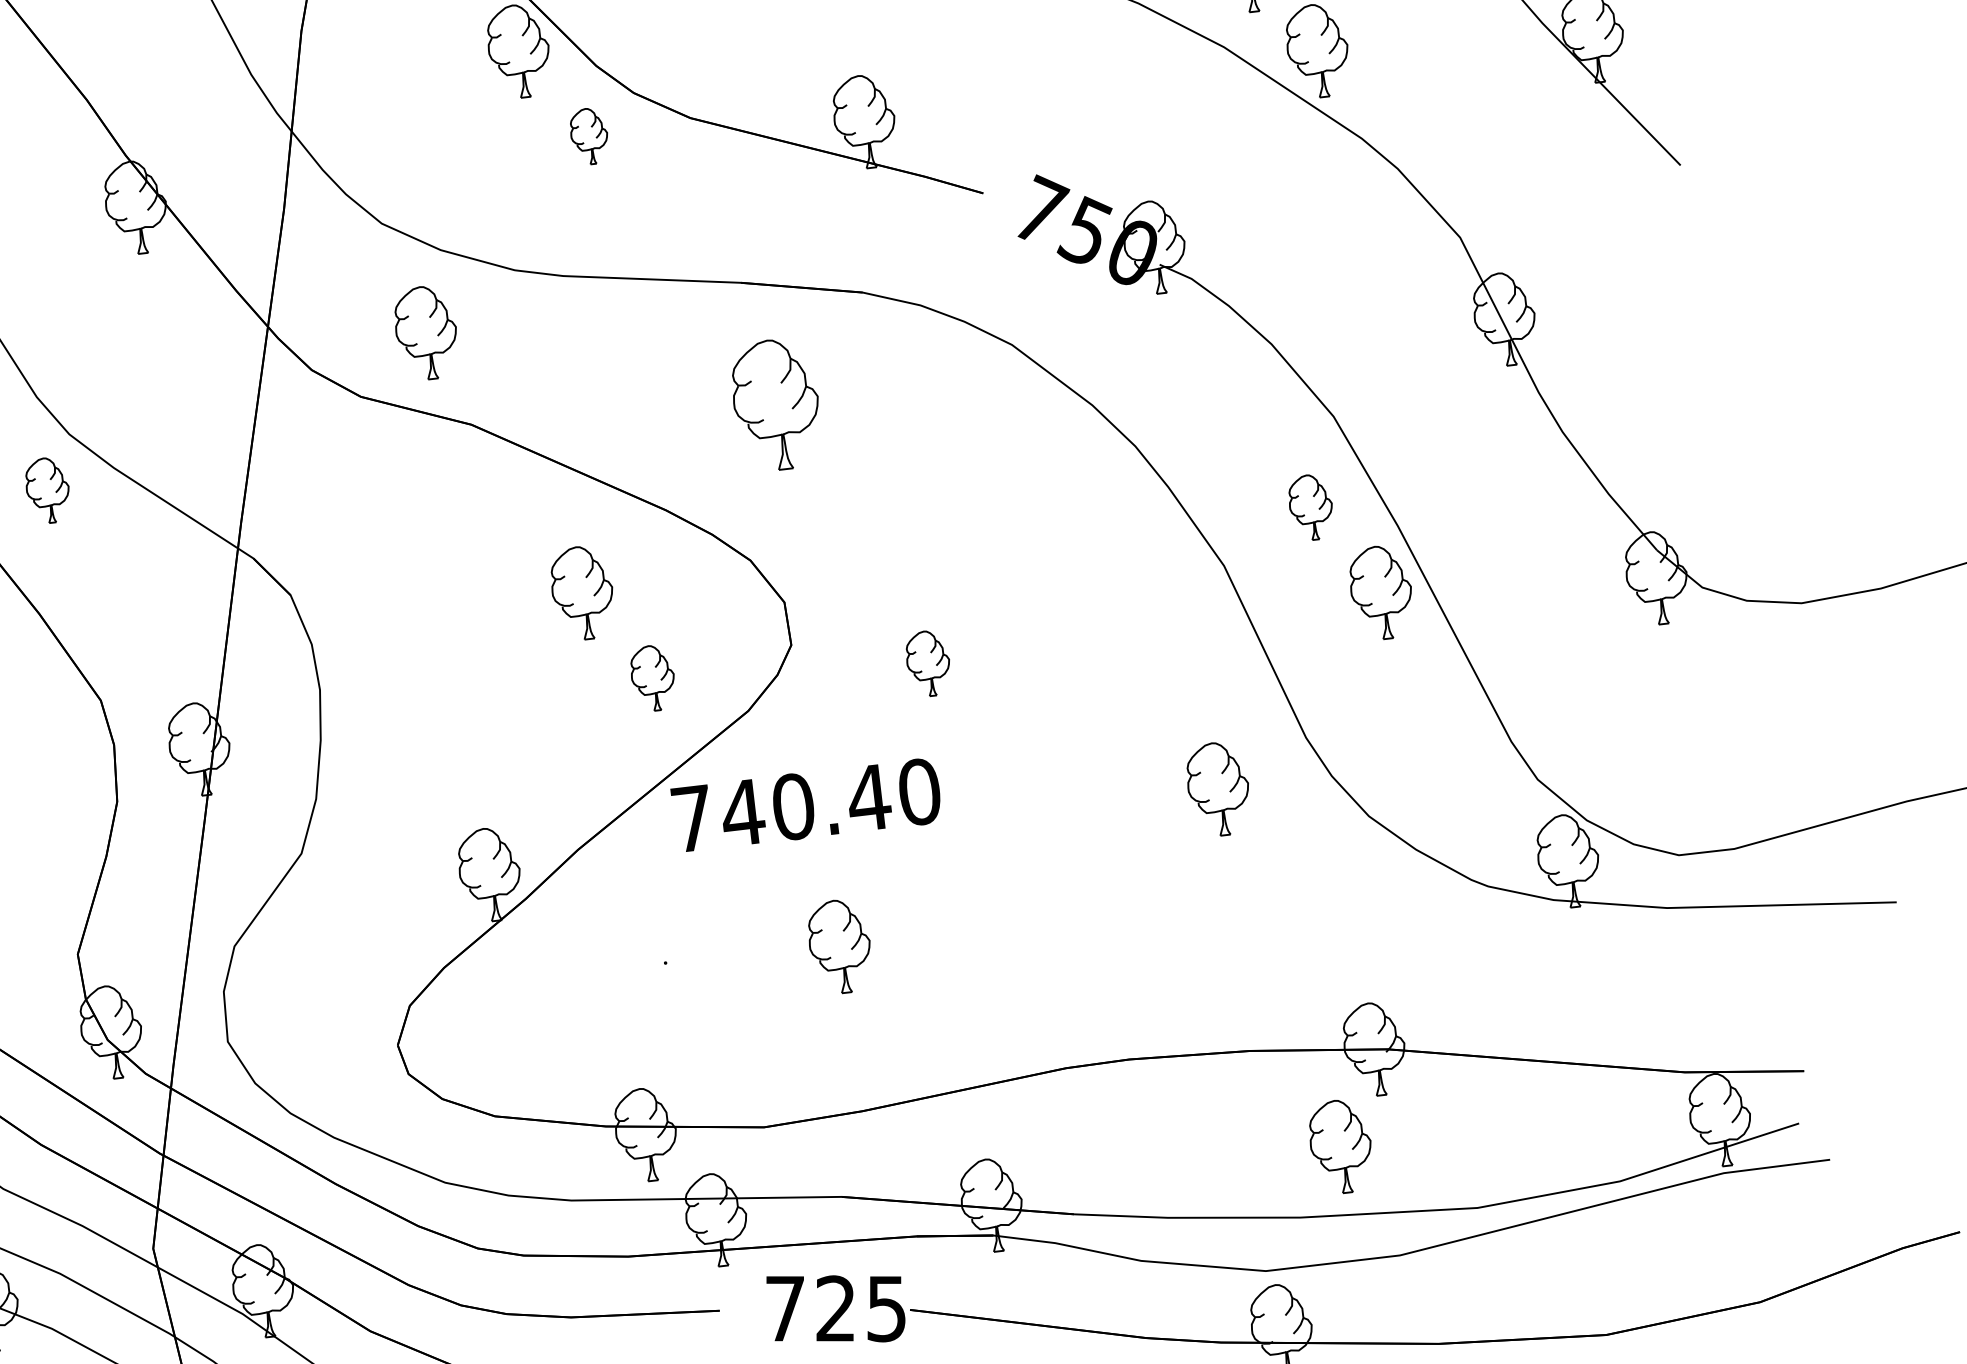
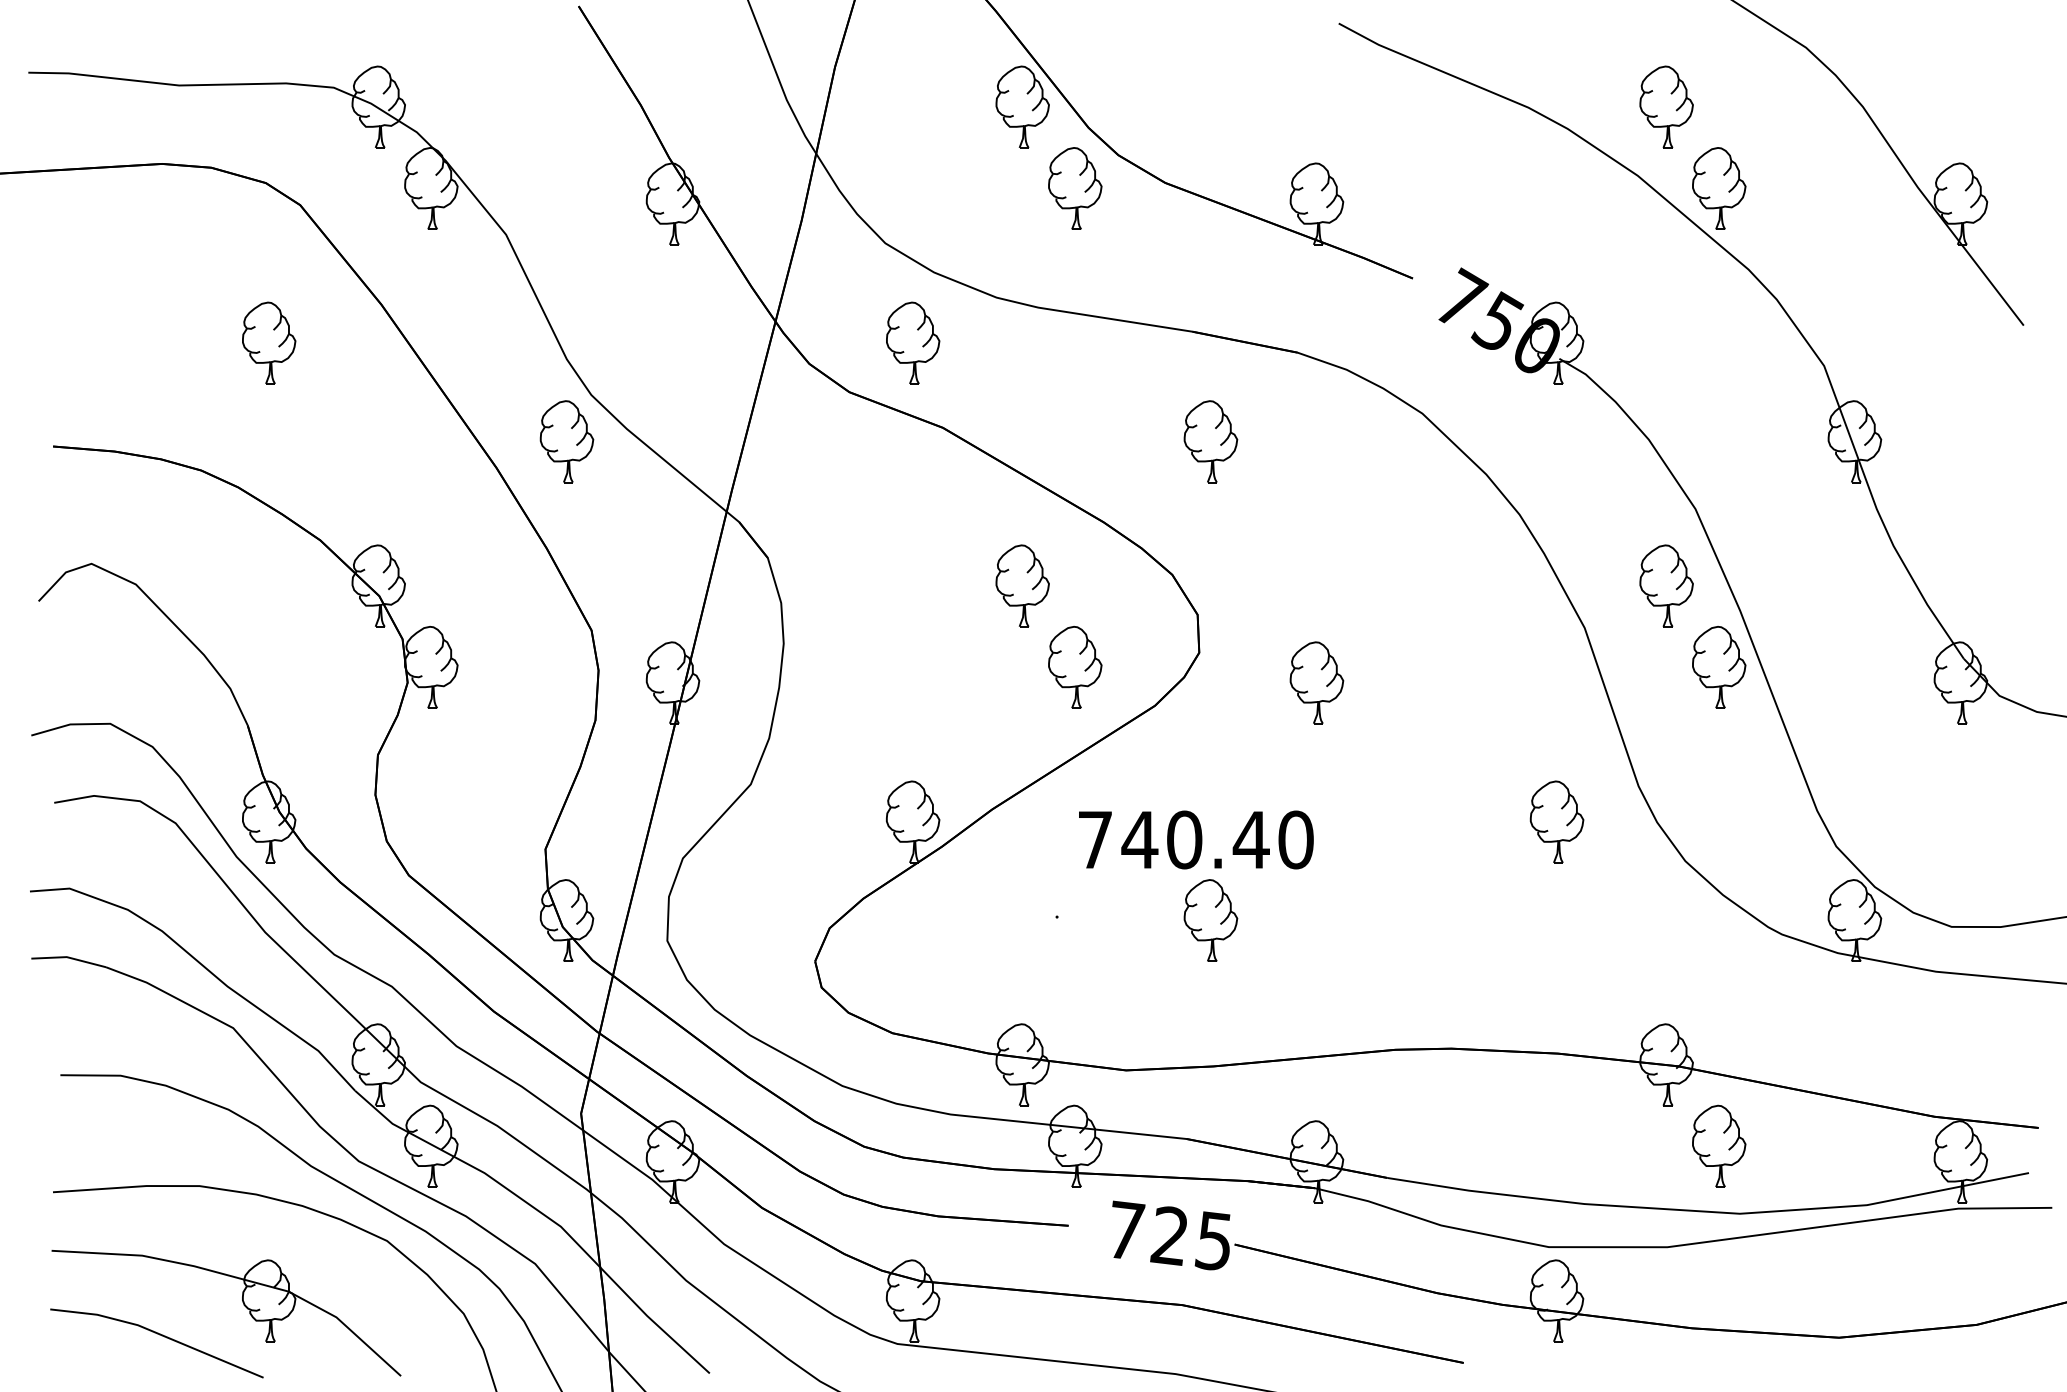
part: (589, 136) -> (1075, 188), size x1.67
part: (775, 404) -> (1210, 441), size x0.71
part: (47, 490) -> (566, 441), size x1.43
part: (1310, 506) -> (1666, 585), size x1.43
part: (927, 663) -> (1316, 682), size x1.43
part: (653, 678) -> (1075, 667), size x1.43
text: (806, 804) -> (1196, 839), moved
part: (1341, 1145) -> (1719, 1145), moved

